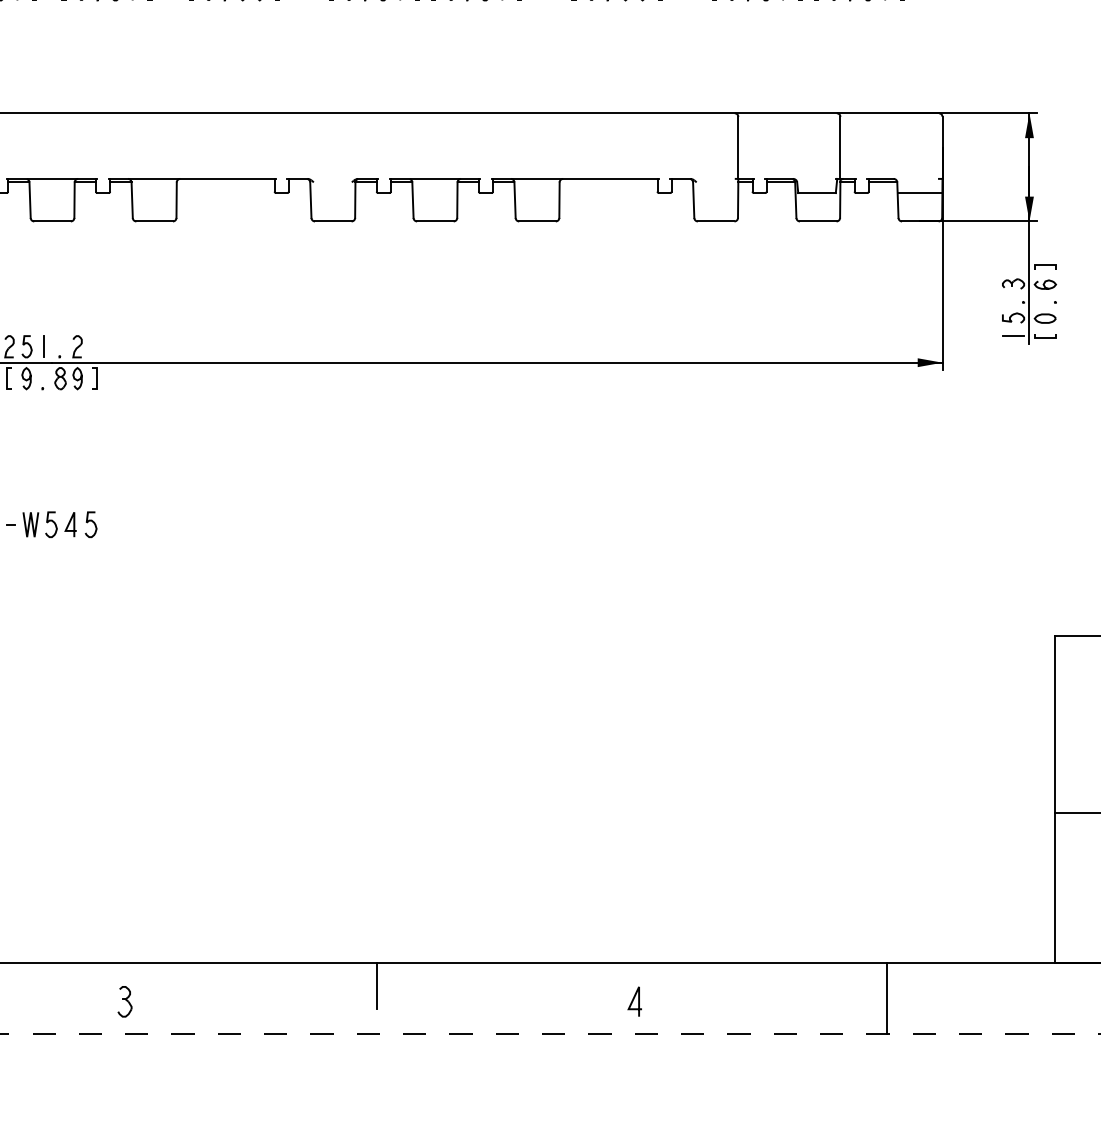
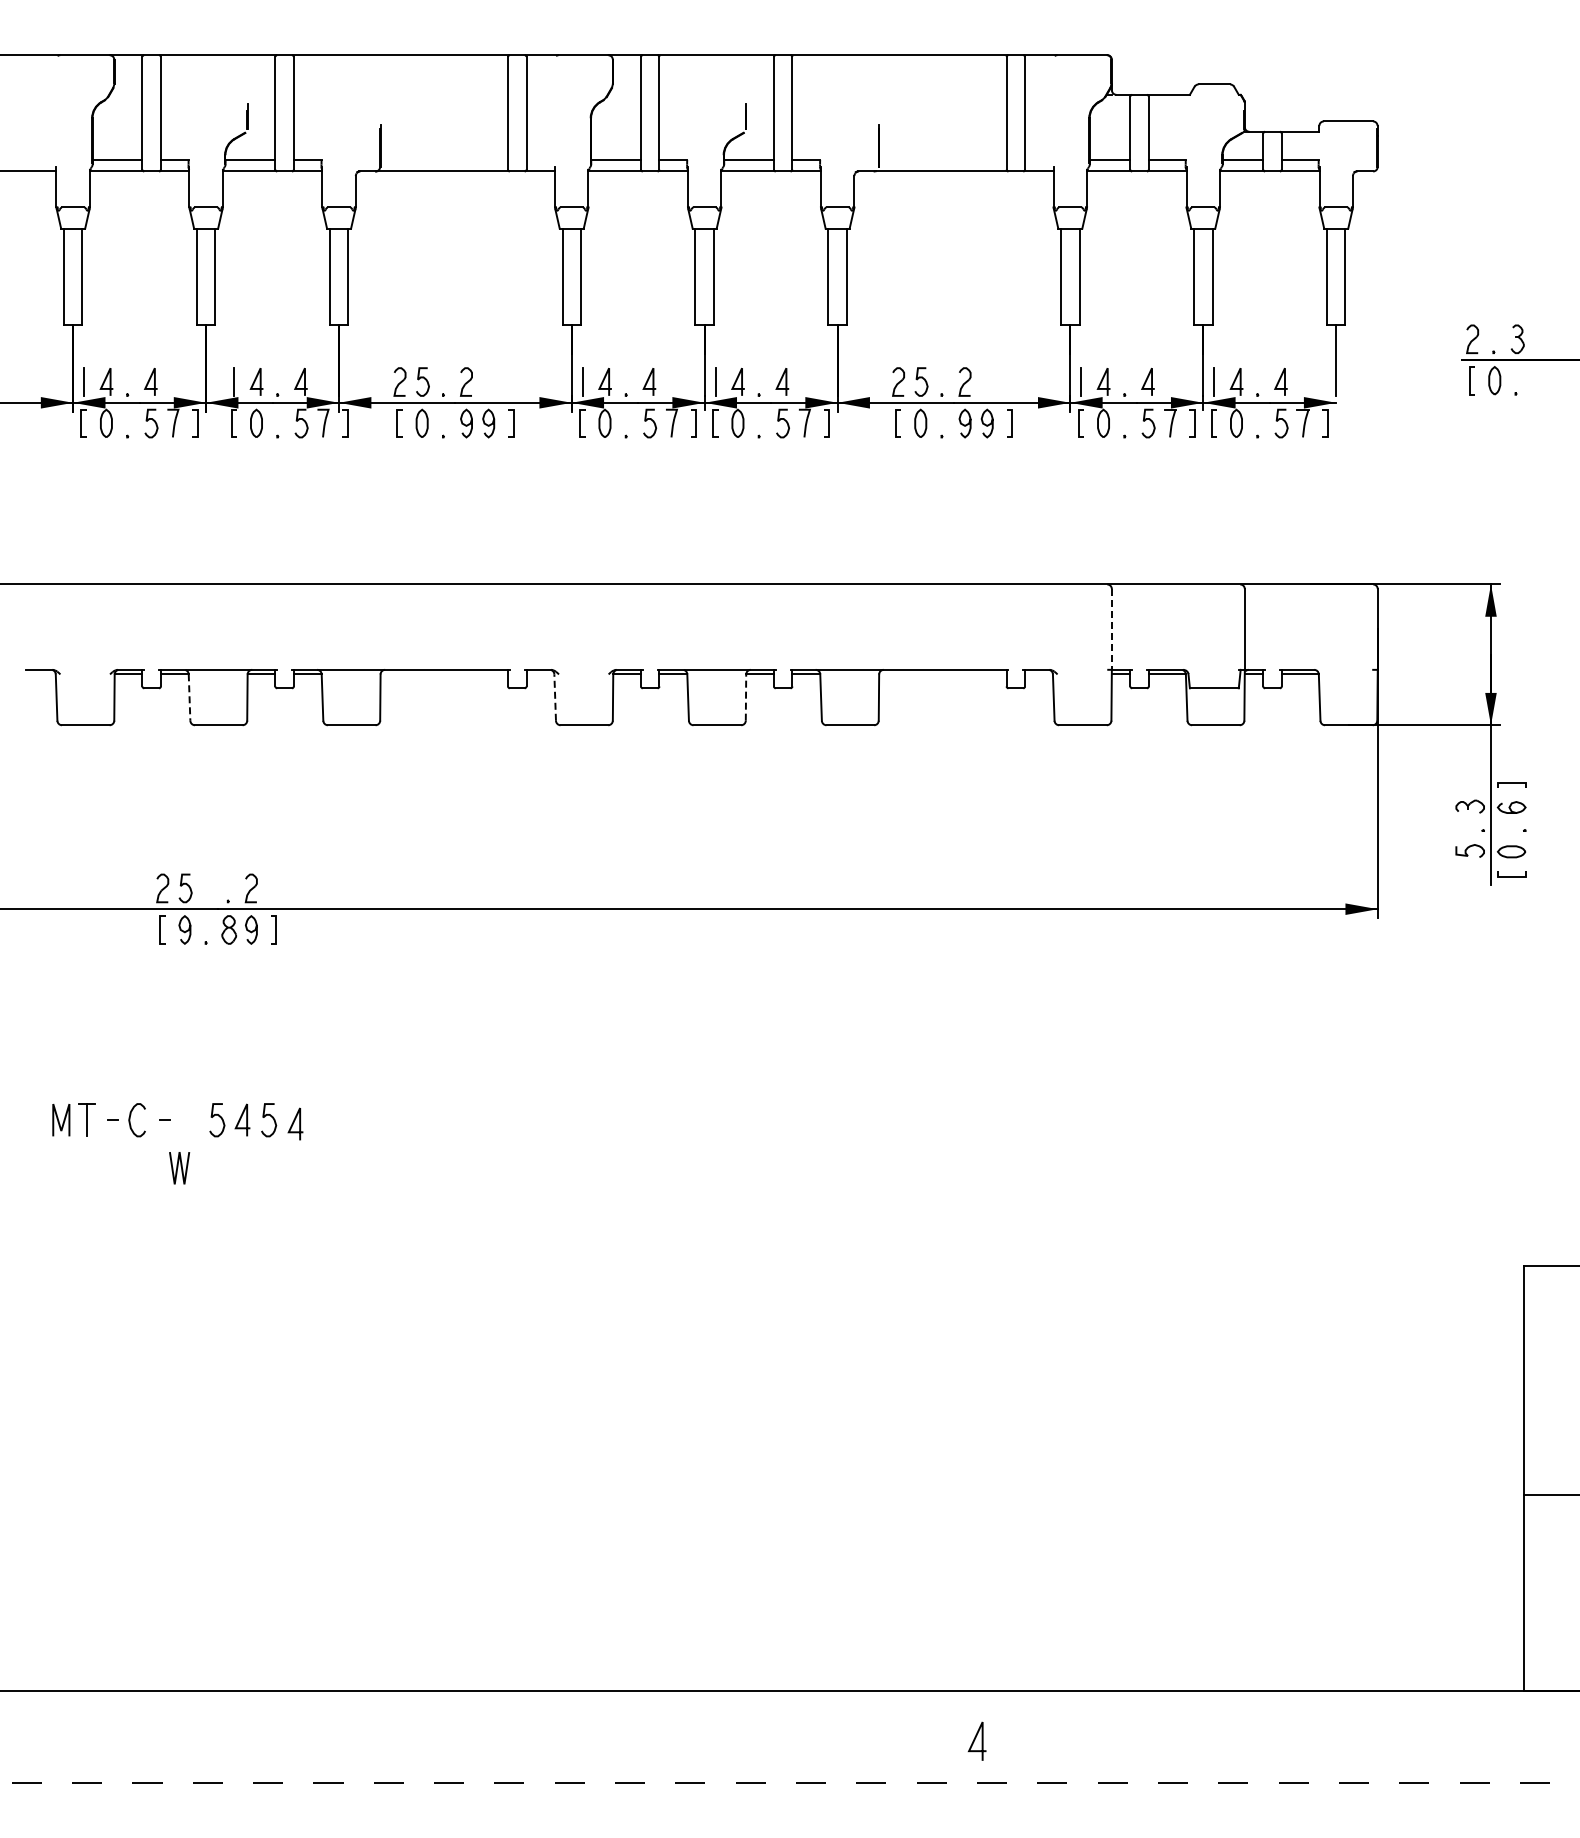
line: (738, 147) -> (1111, 629), solid -> dashed
line: (920, 193) -> (1348, 688), removed
line: (30, 200) -> (189, 698), solid -> dashed
line: (311, 200) -> (555, 697), solid -> dashed
line: (457, 200) -> (746, 697), solid -> dashed
line: (1013, 335) -> (1470, 873), removed
line: (43, 346) -> (207, 888), removed
line: (30, 524) -> (178, 1167), moved
line: (110, 526) -> (294, 1122), added
line: (377, 985) -> (641, 1720), removed
line: (887, 997) -> (1305, 1736), removed
part: (124, 1001) -> (312, 1741), removed

